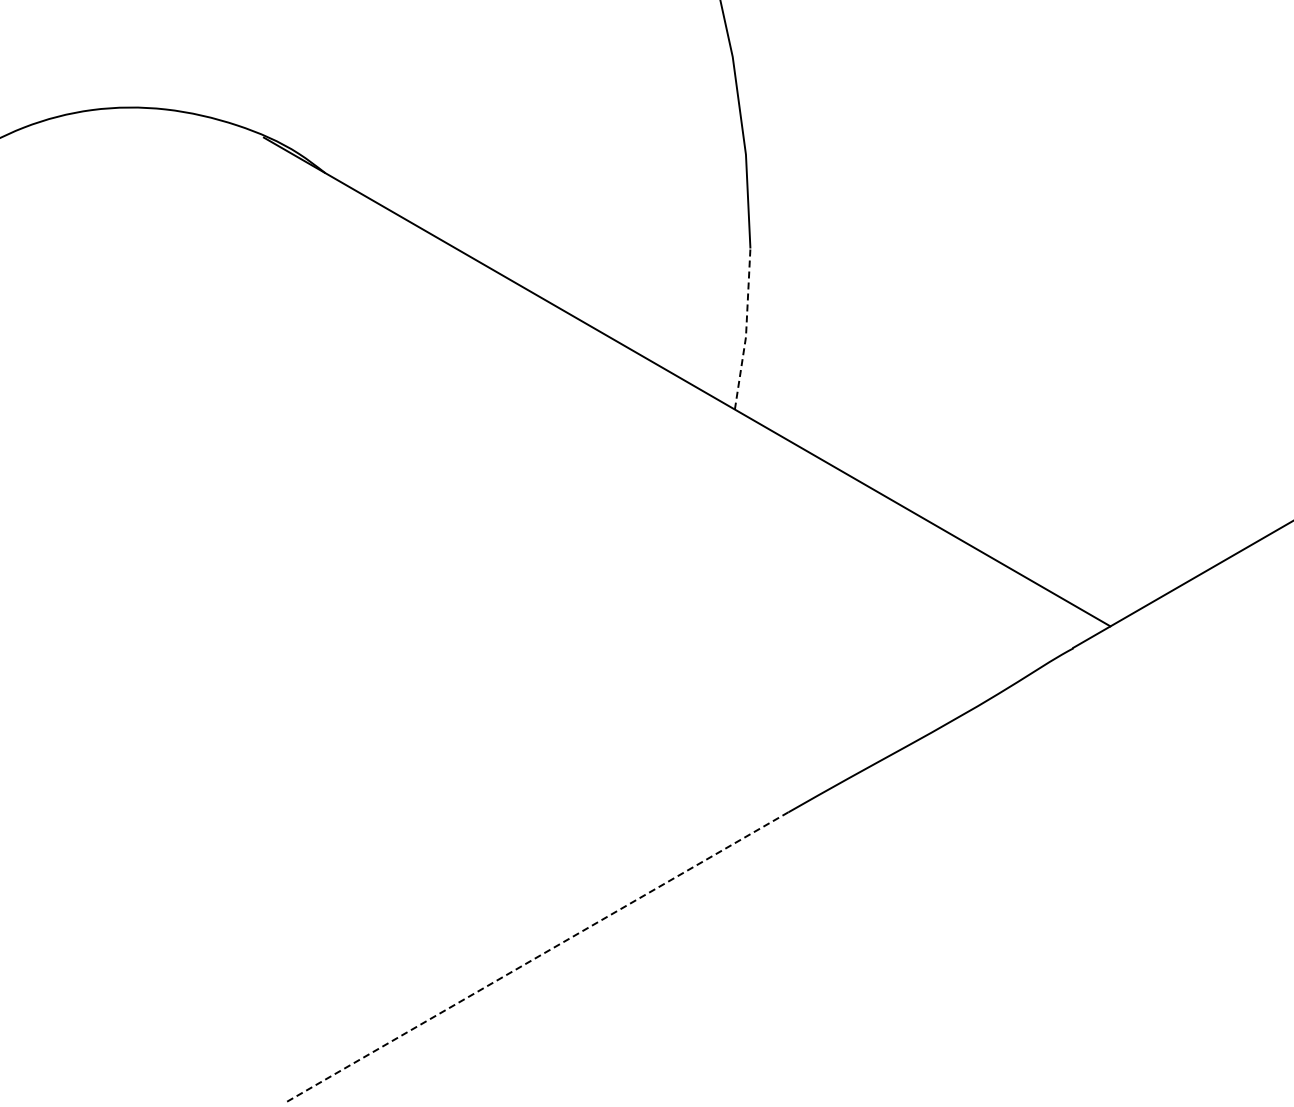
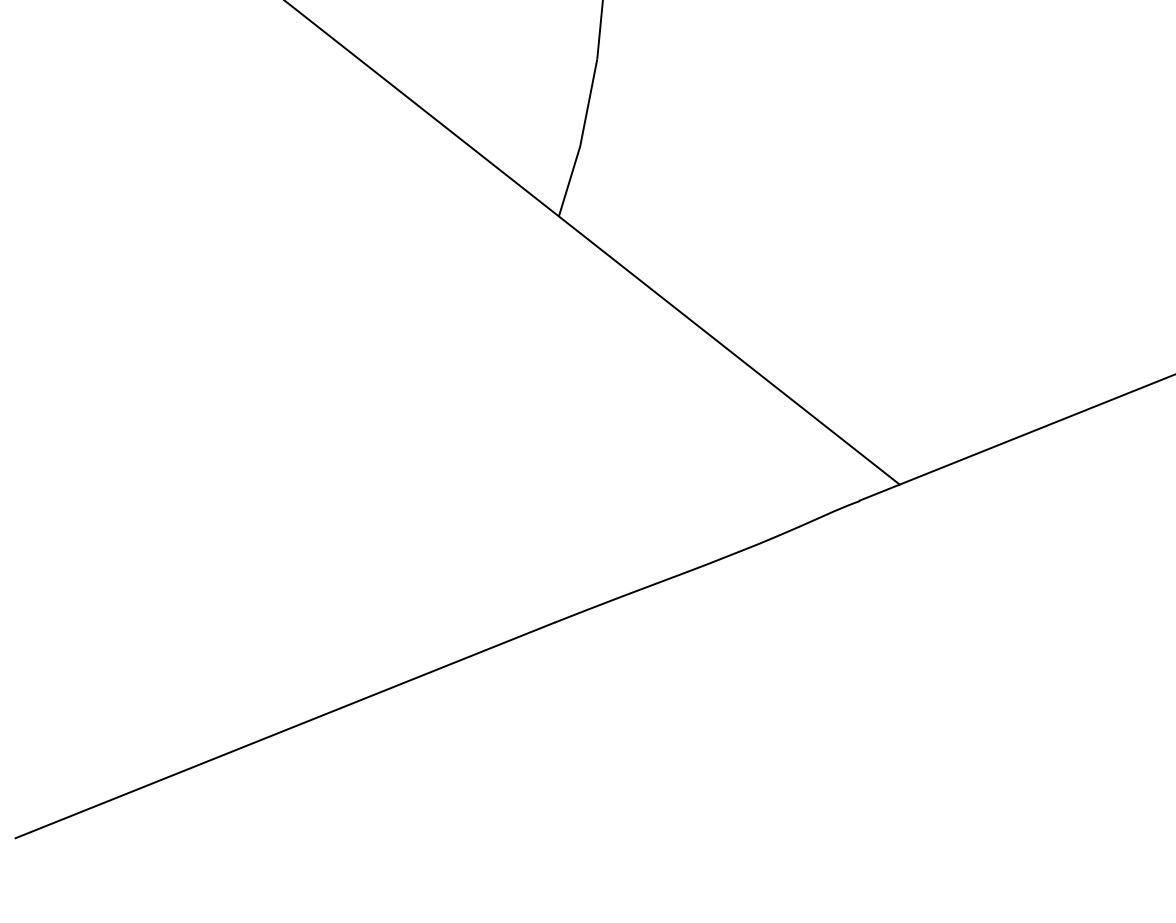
line: (746, 330) -> (581, 139), dashed -> solid
line: (536, 957) -> (284, 730), dashed -> solid

